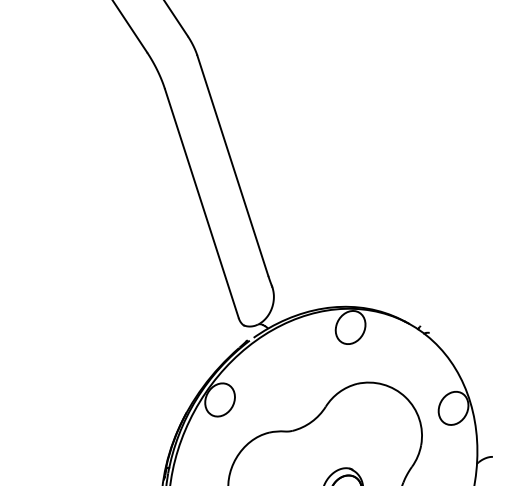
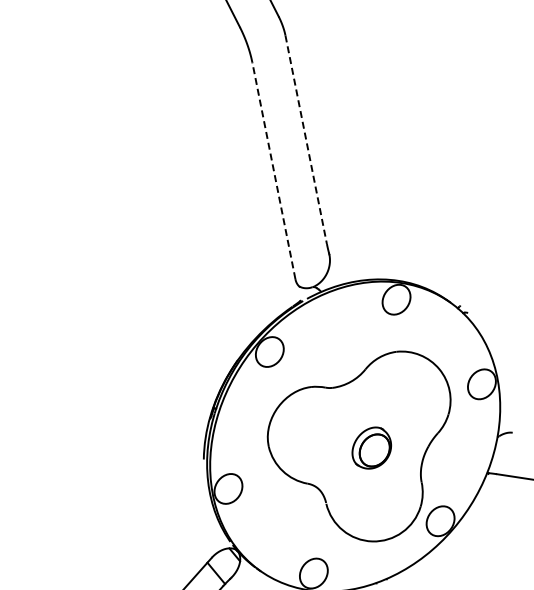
line: (233, 166) -> (306, 140), solid -> dashed
line: (201, 203) -> (273, 170), solid -> dashed

